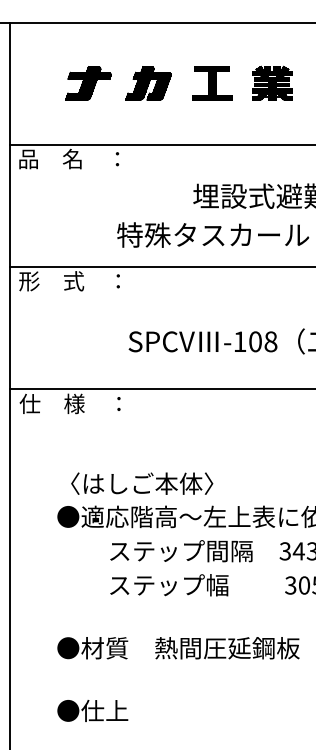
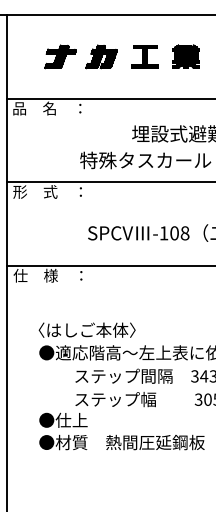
text: (141, 482) -> (86, 329), moved
text: (92, 709) -> (63, 419), moved

